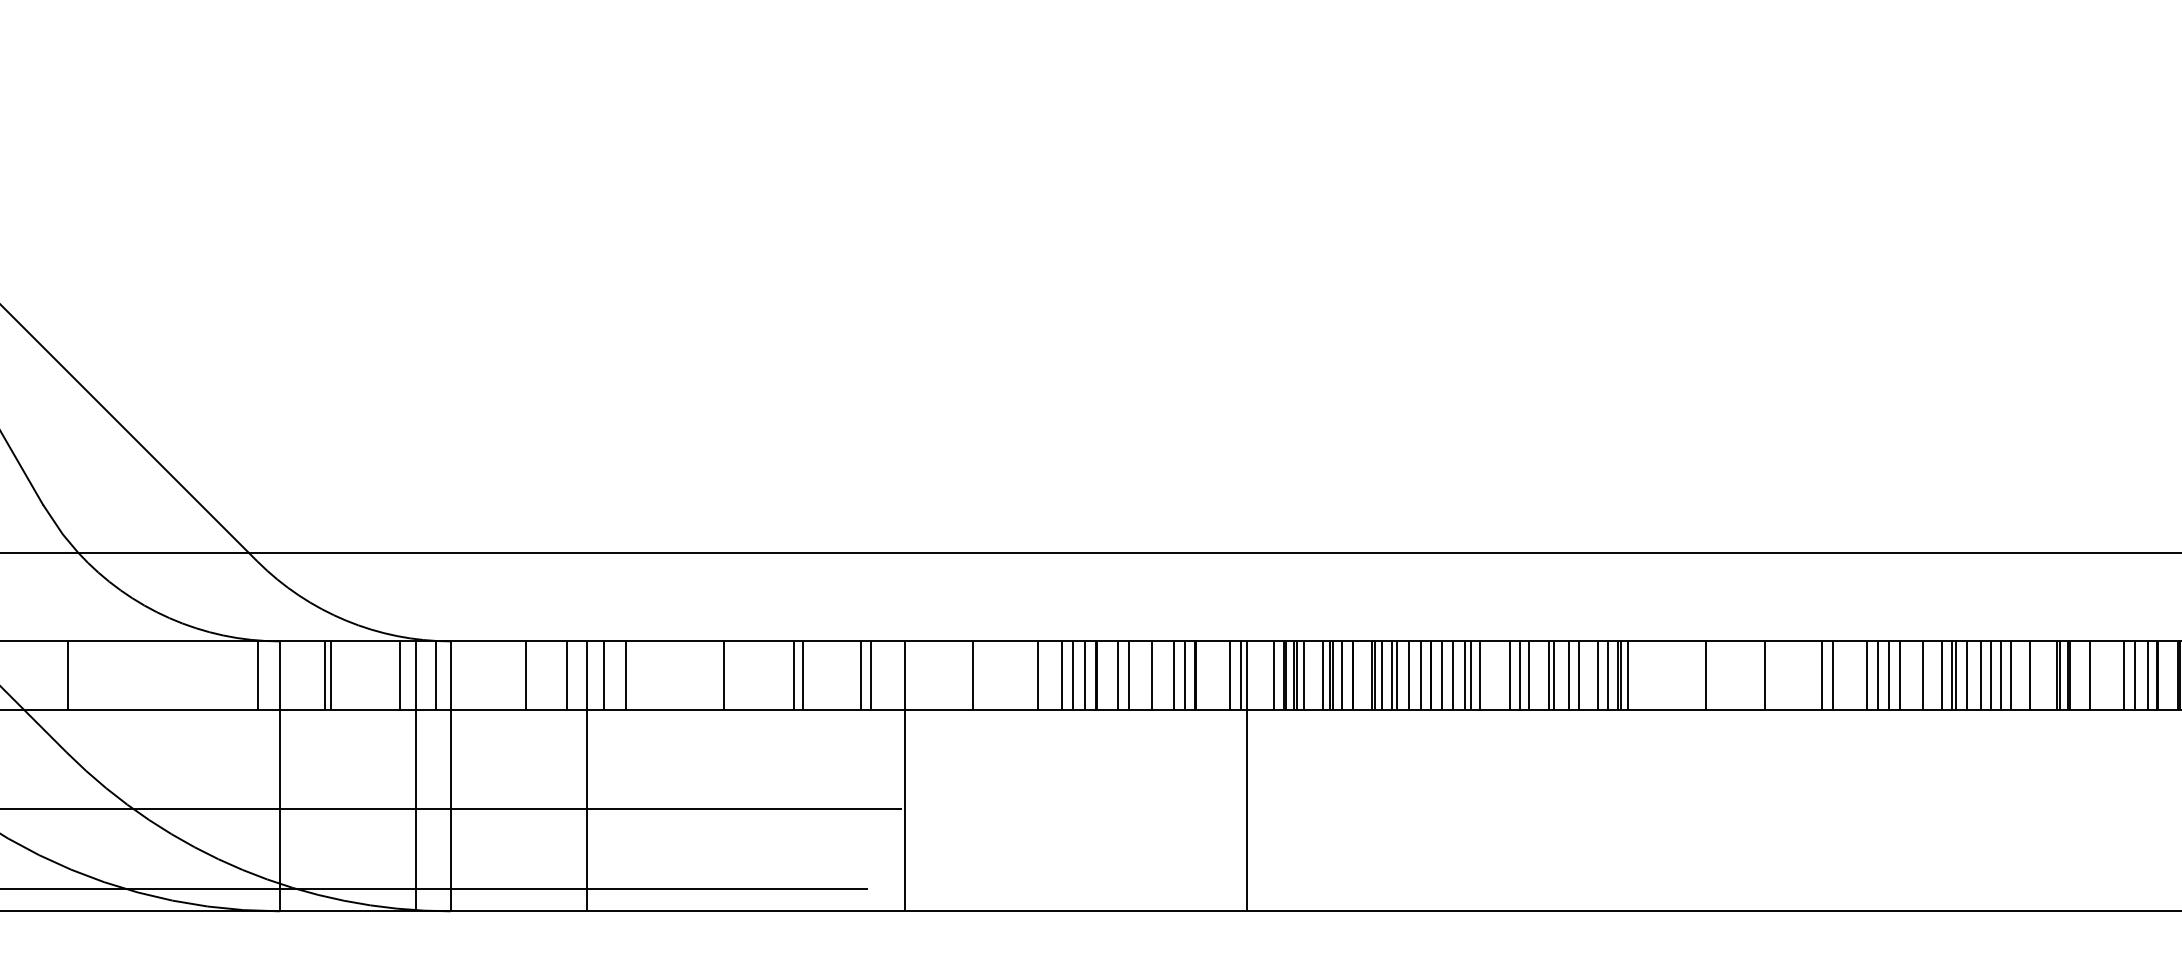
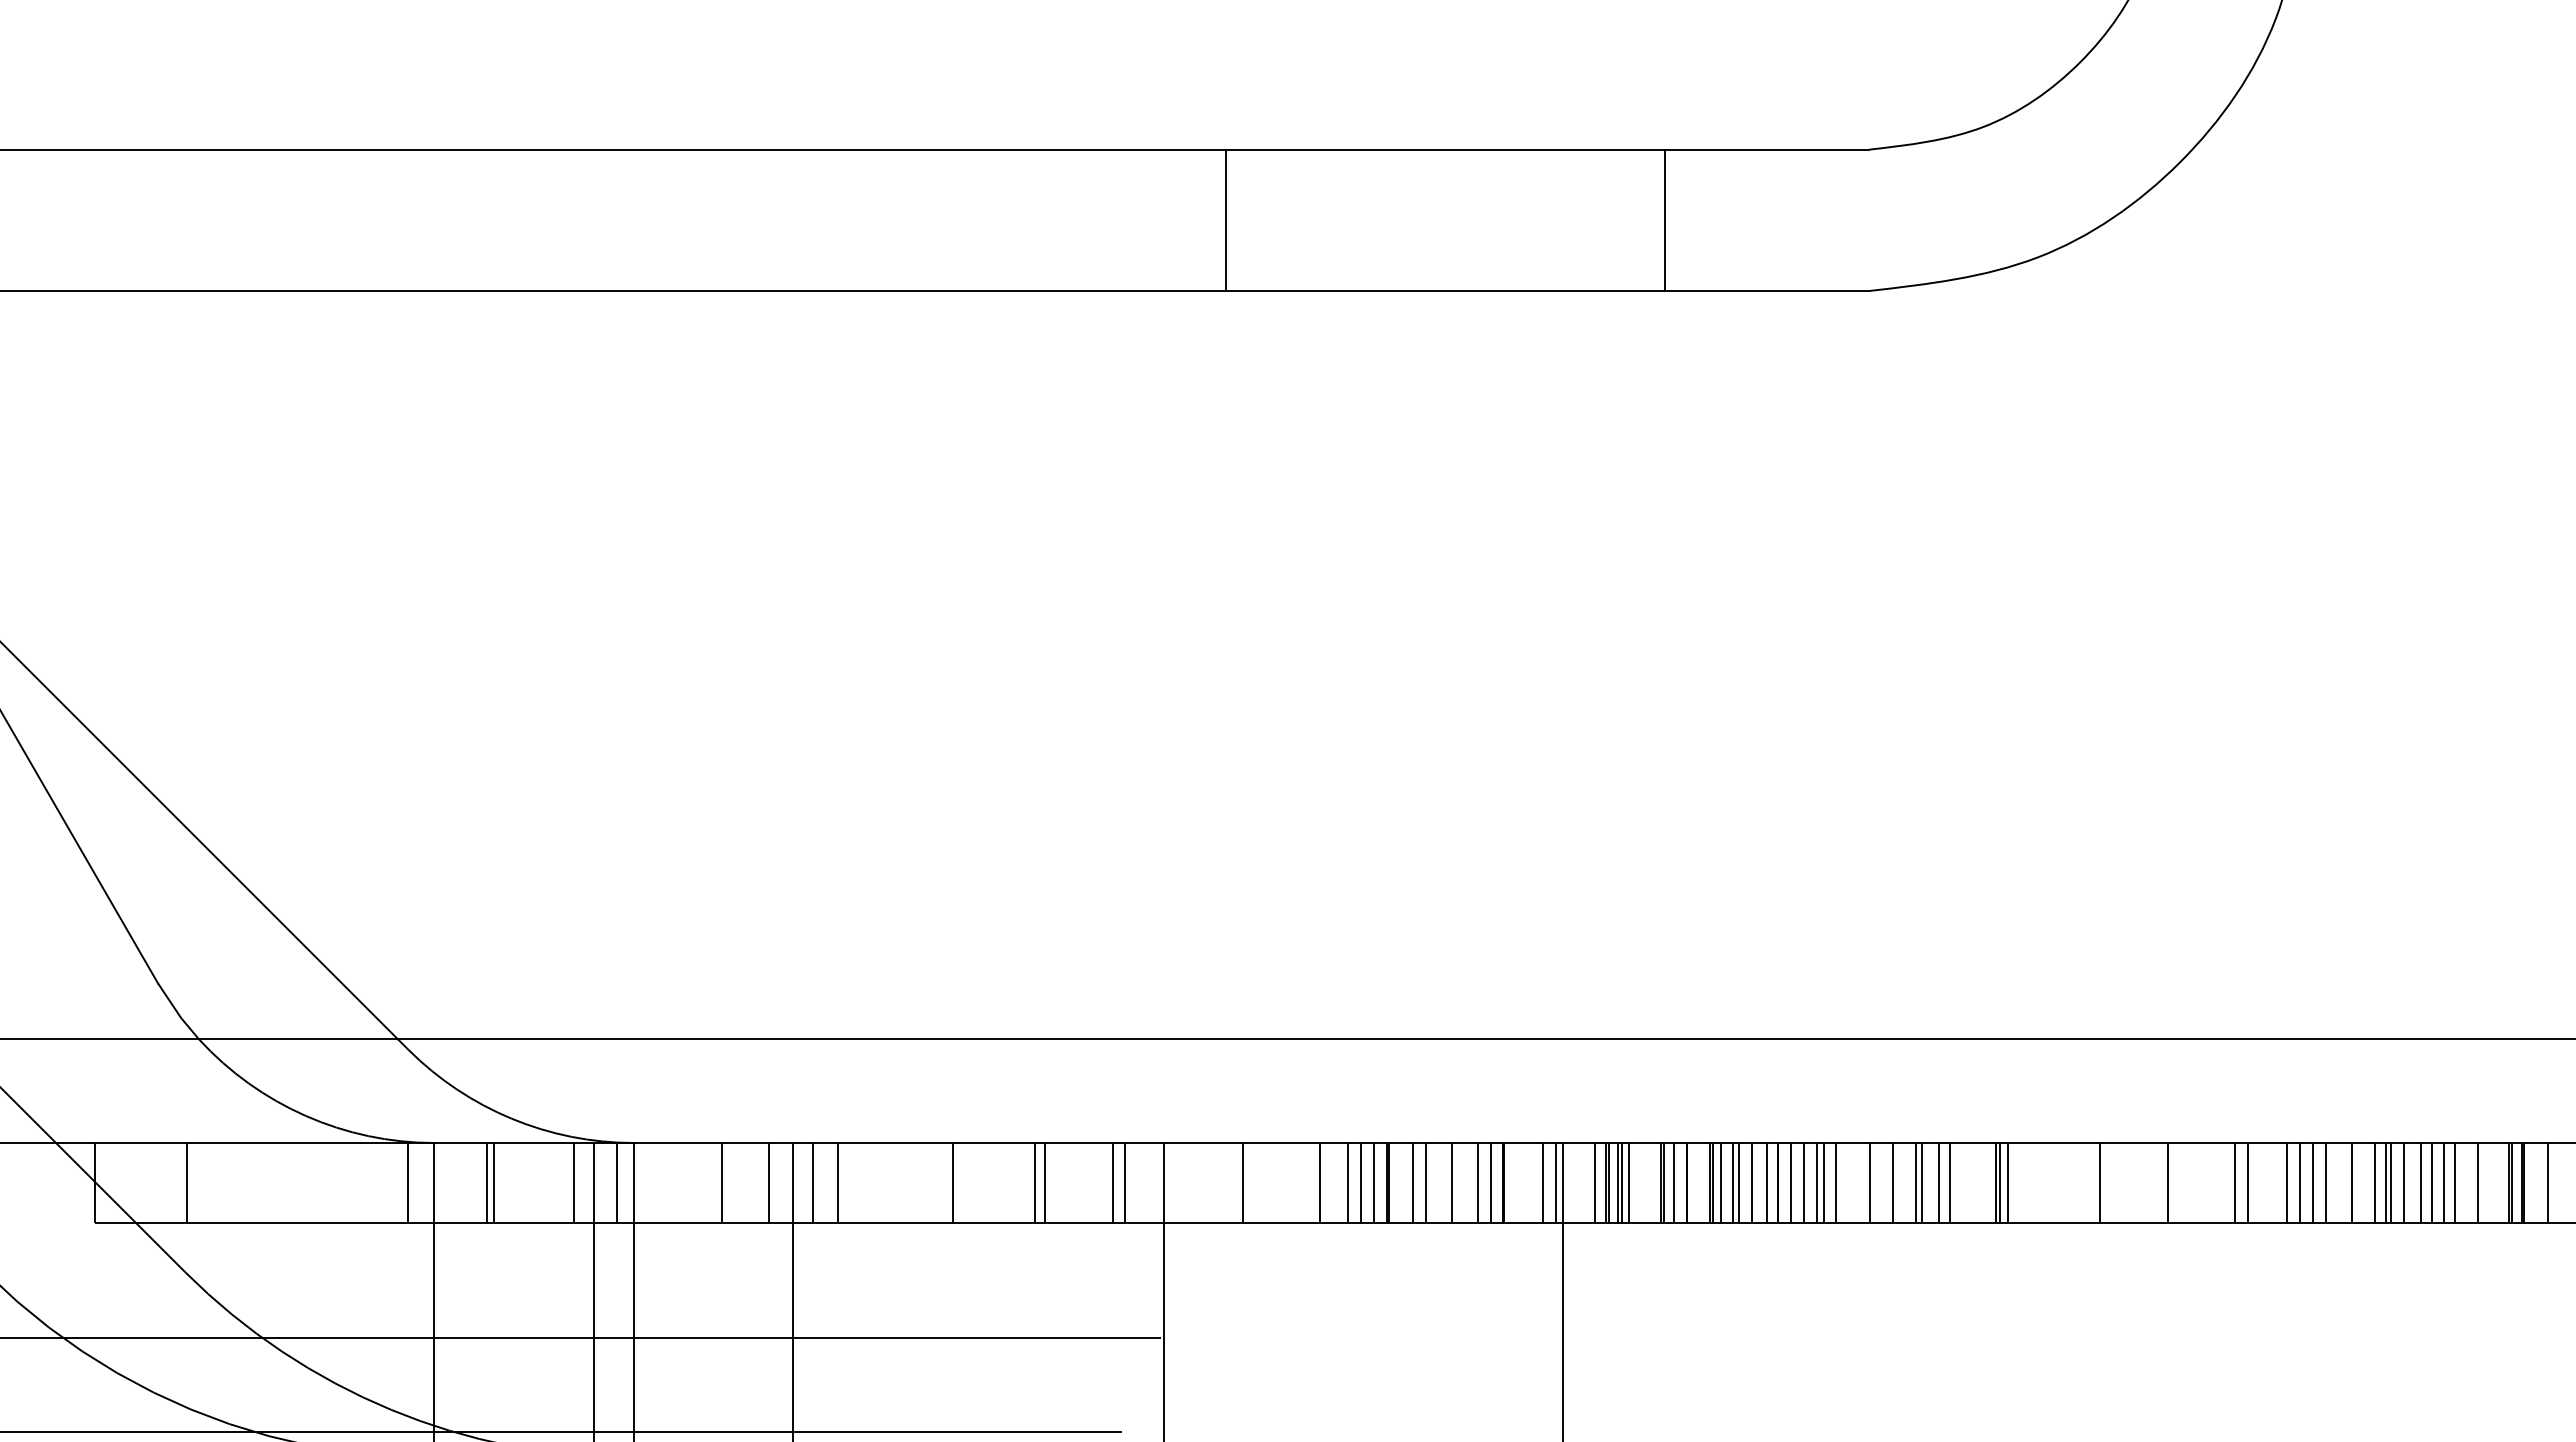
line: (1323, 675) -> (1652, 1182), removed
line: (1519, 675) -> (1881, 1182), removed
line: (1598, 675) -> (1973, 1182), removed
line: (1607, 675) -> (1984, 1182), removed

